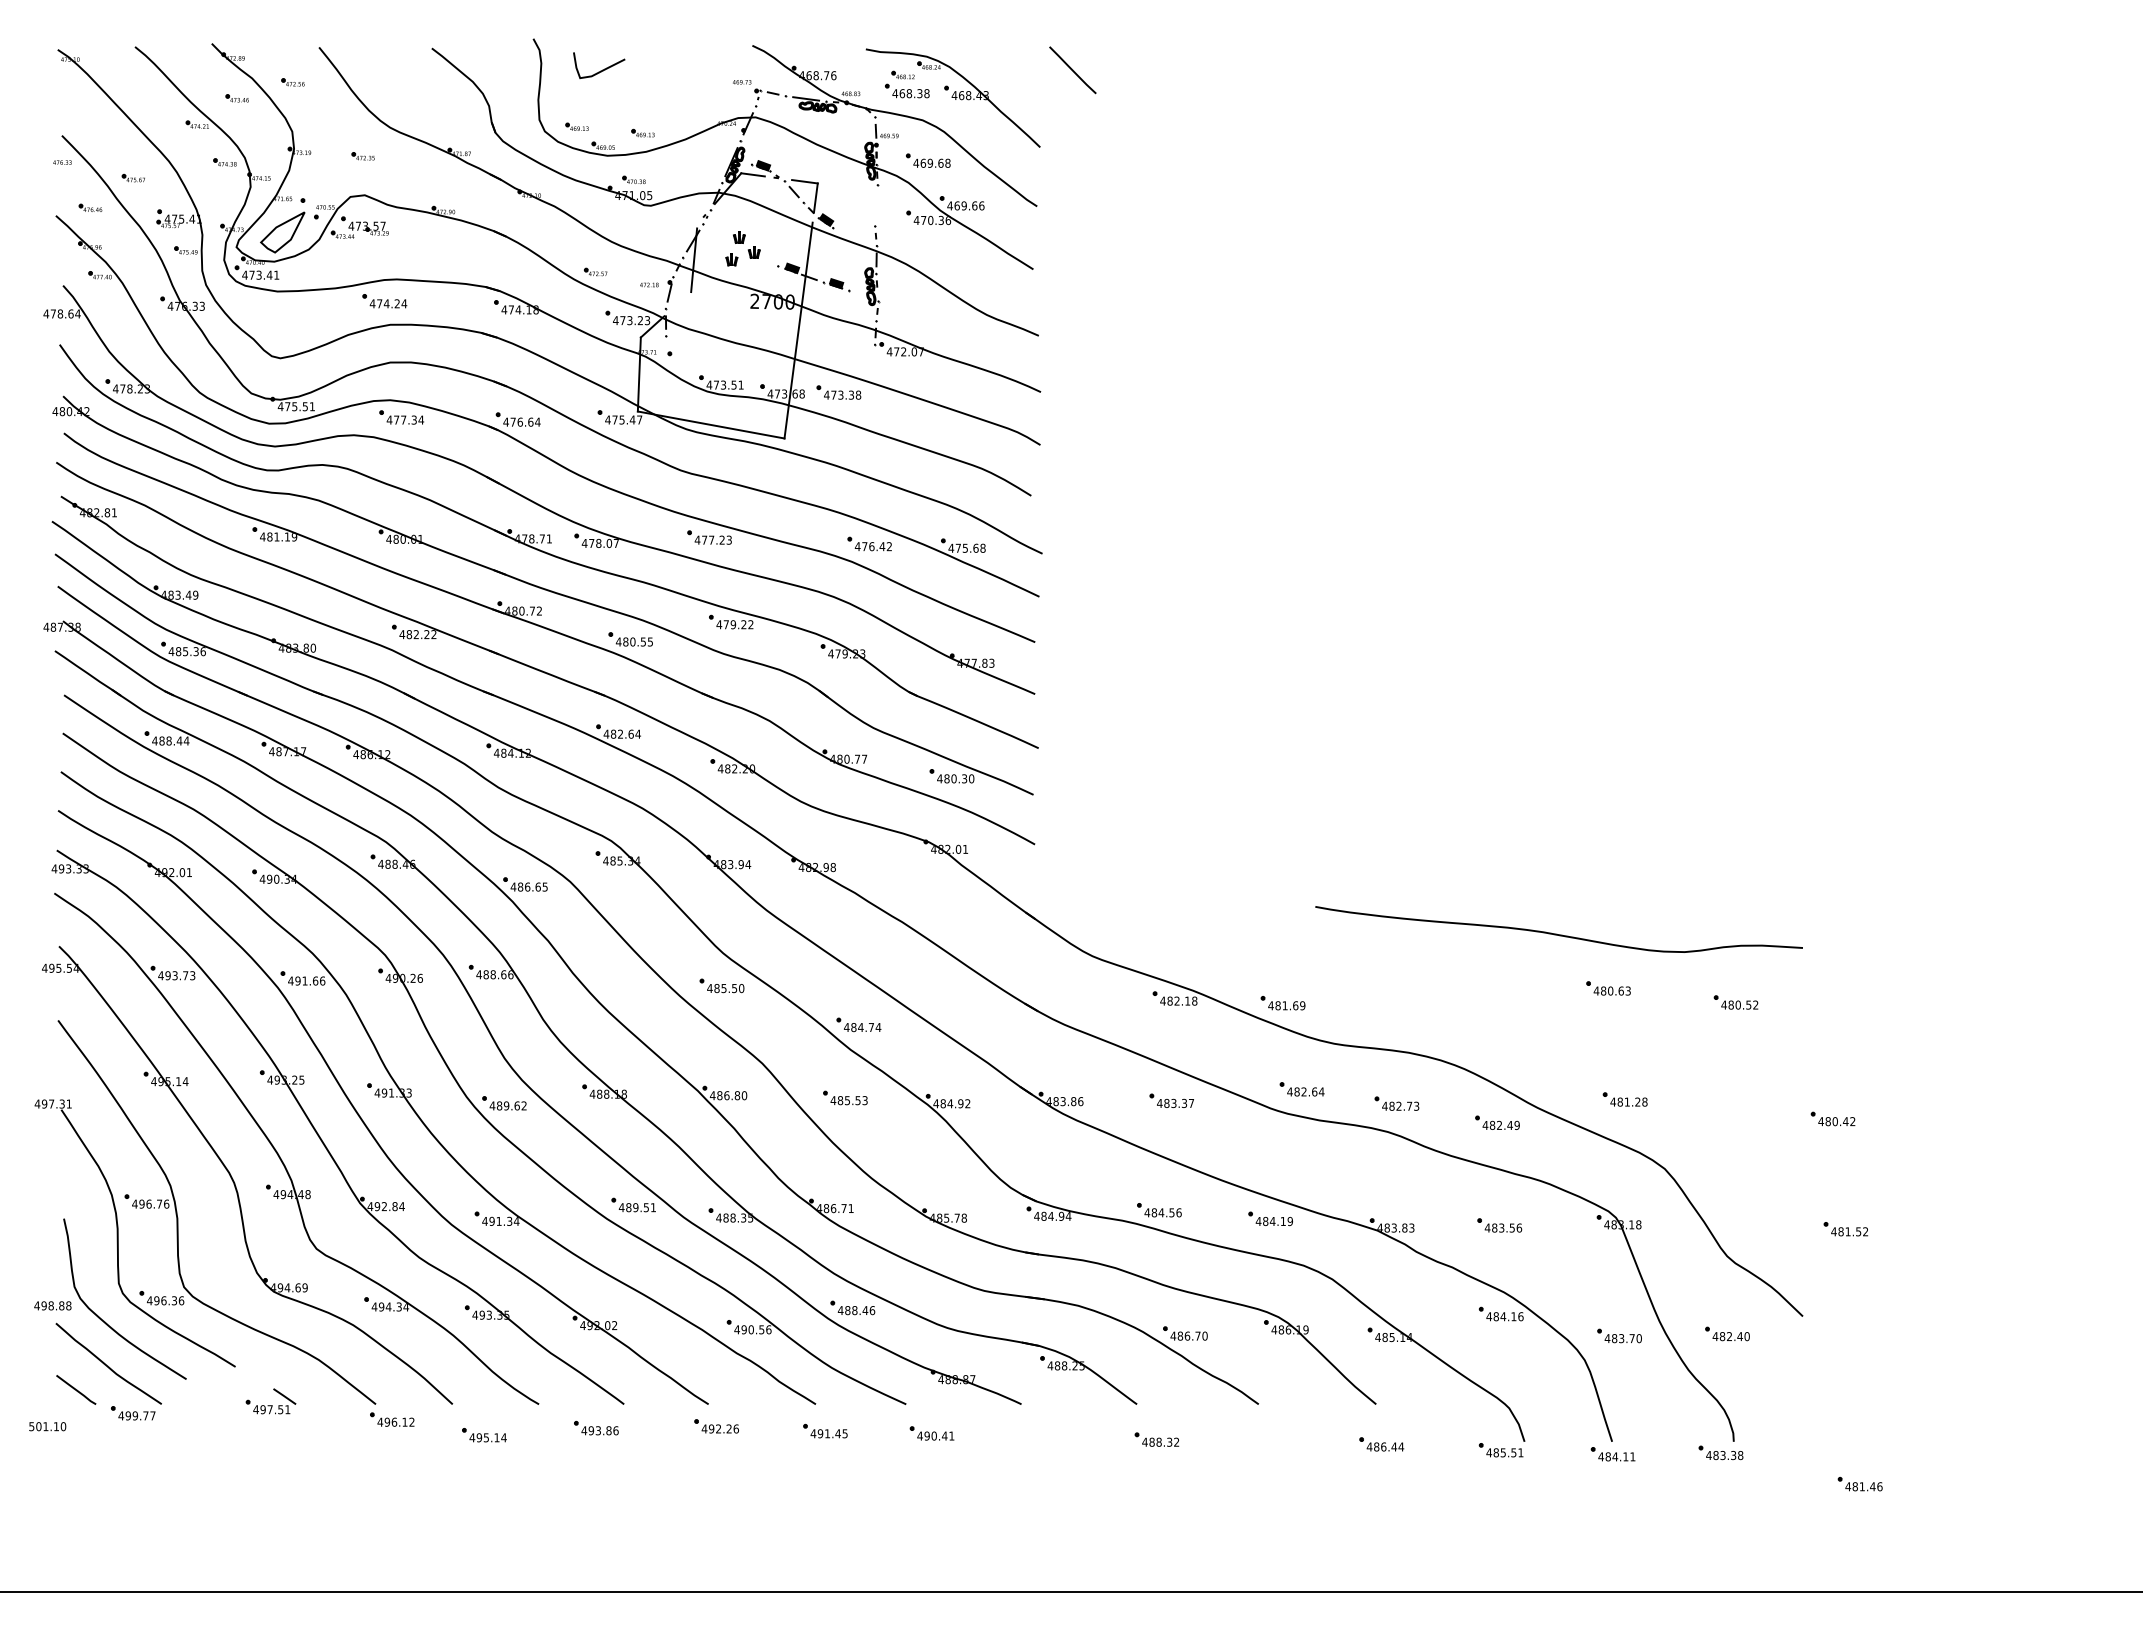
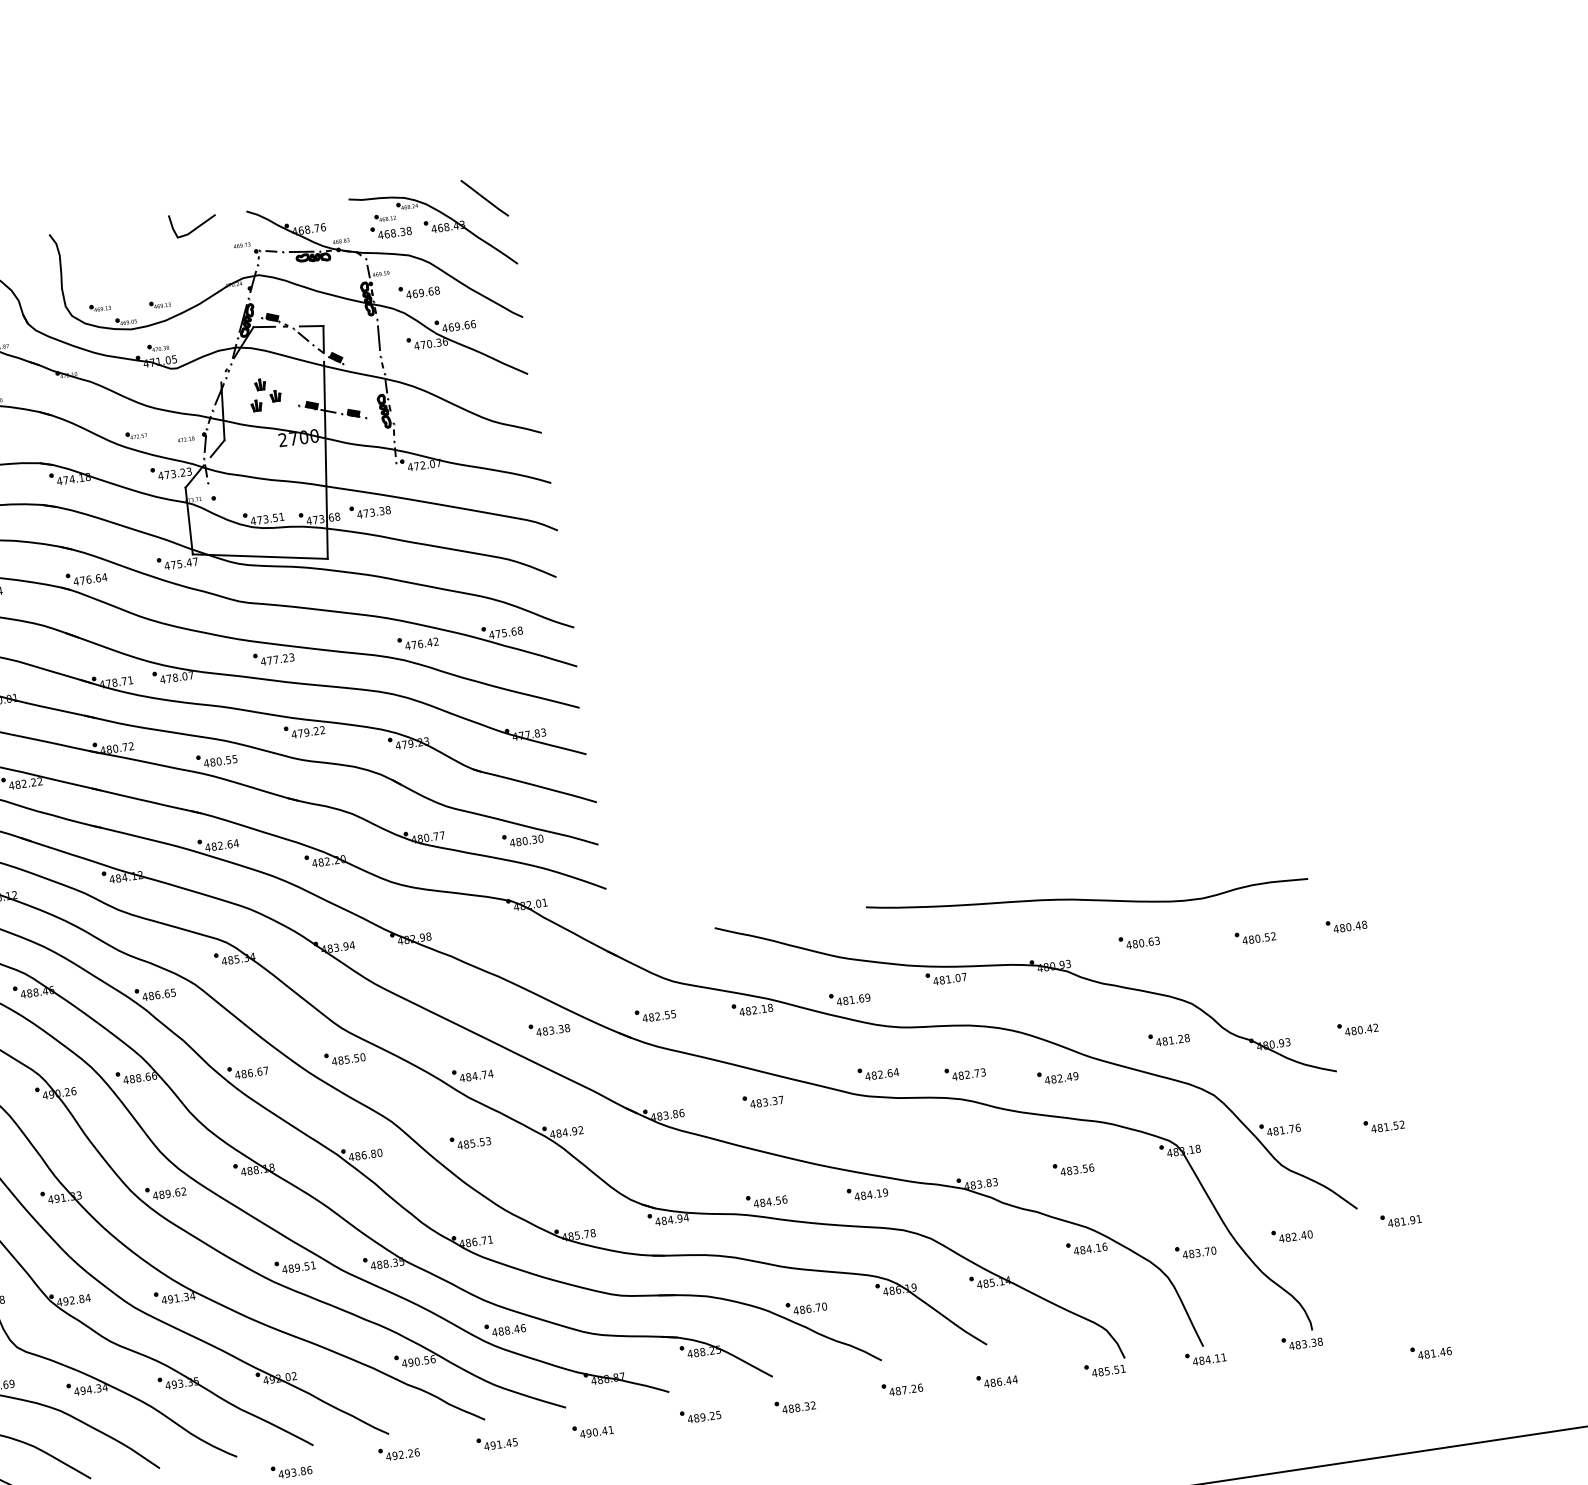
curve: (602, 69) -> (196, 226), moved
line: (1072, 70) -> (484, 198), moved
line: (876, 205) -> (378, 337), added
line: (682, 300) -> (217, 448), added
part: (613, 984) -> (247, 1070), added
part: (949, 987) -> (549, 1028), added
part: (1067, 989) -> (654, 1014), added
part: (1493, 1004) -> (1038, 970), added
part: (1837, 1004) -> (1346, 924), added
part: (1731, 1215) -> (1279, 1128), added
part: (1848, 1334) -> (1400, 1219), added
part: (1051, 1434) -> (700, 1415), added
part: (1276, 1437) -> (902, 1387), added

